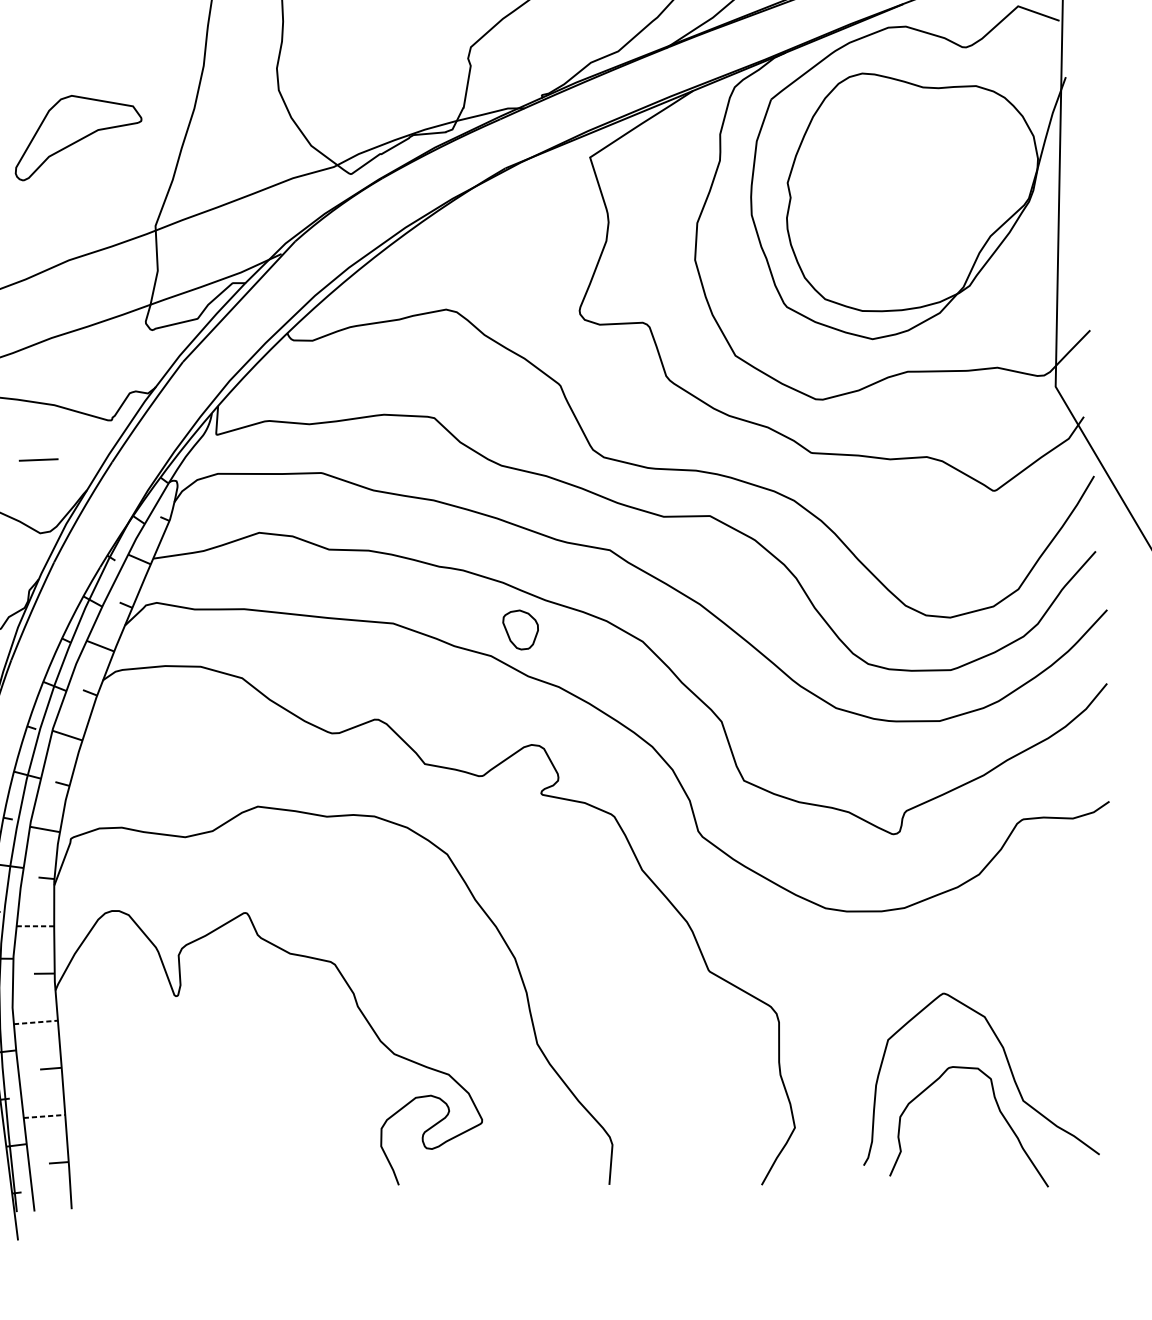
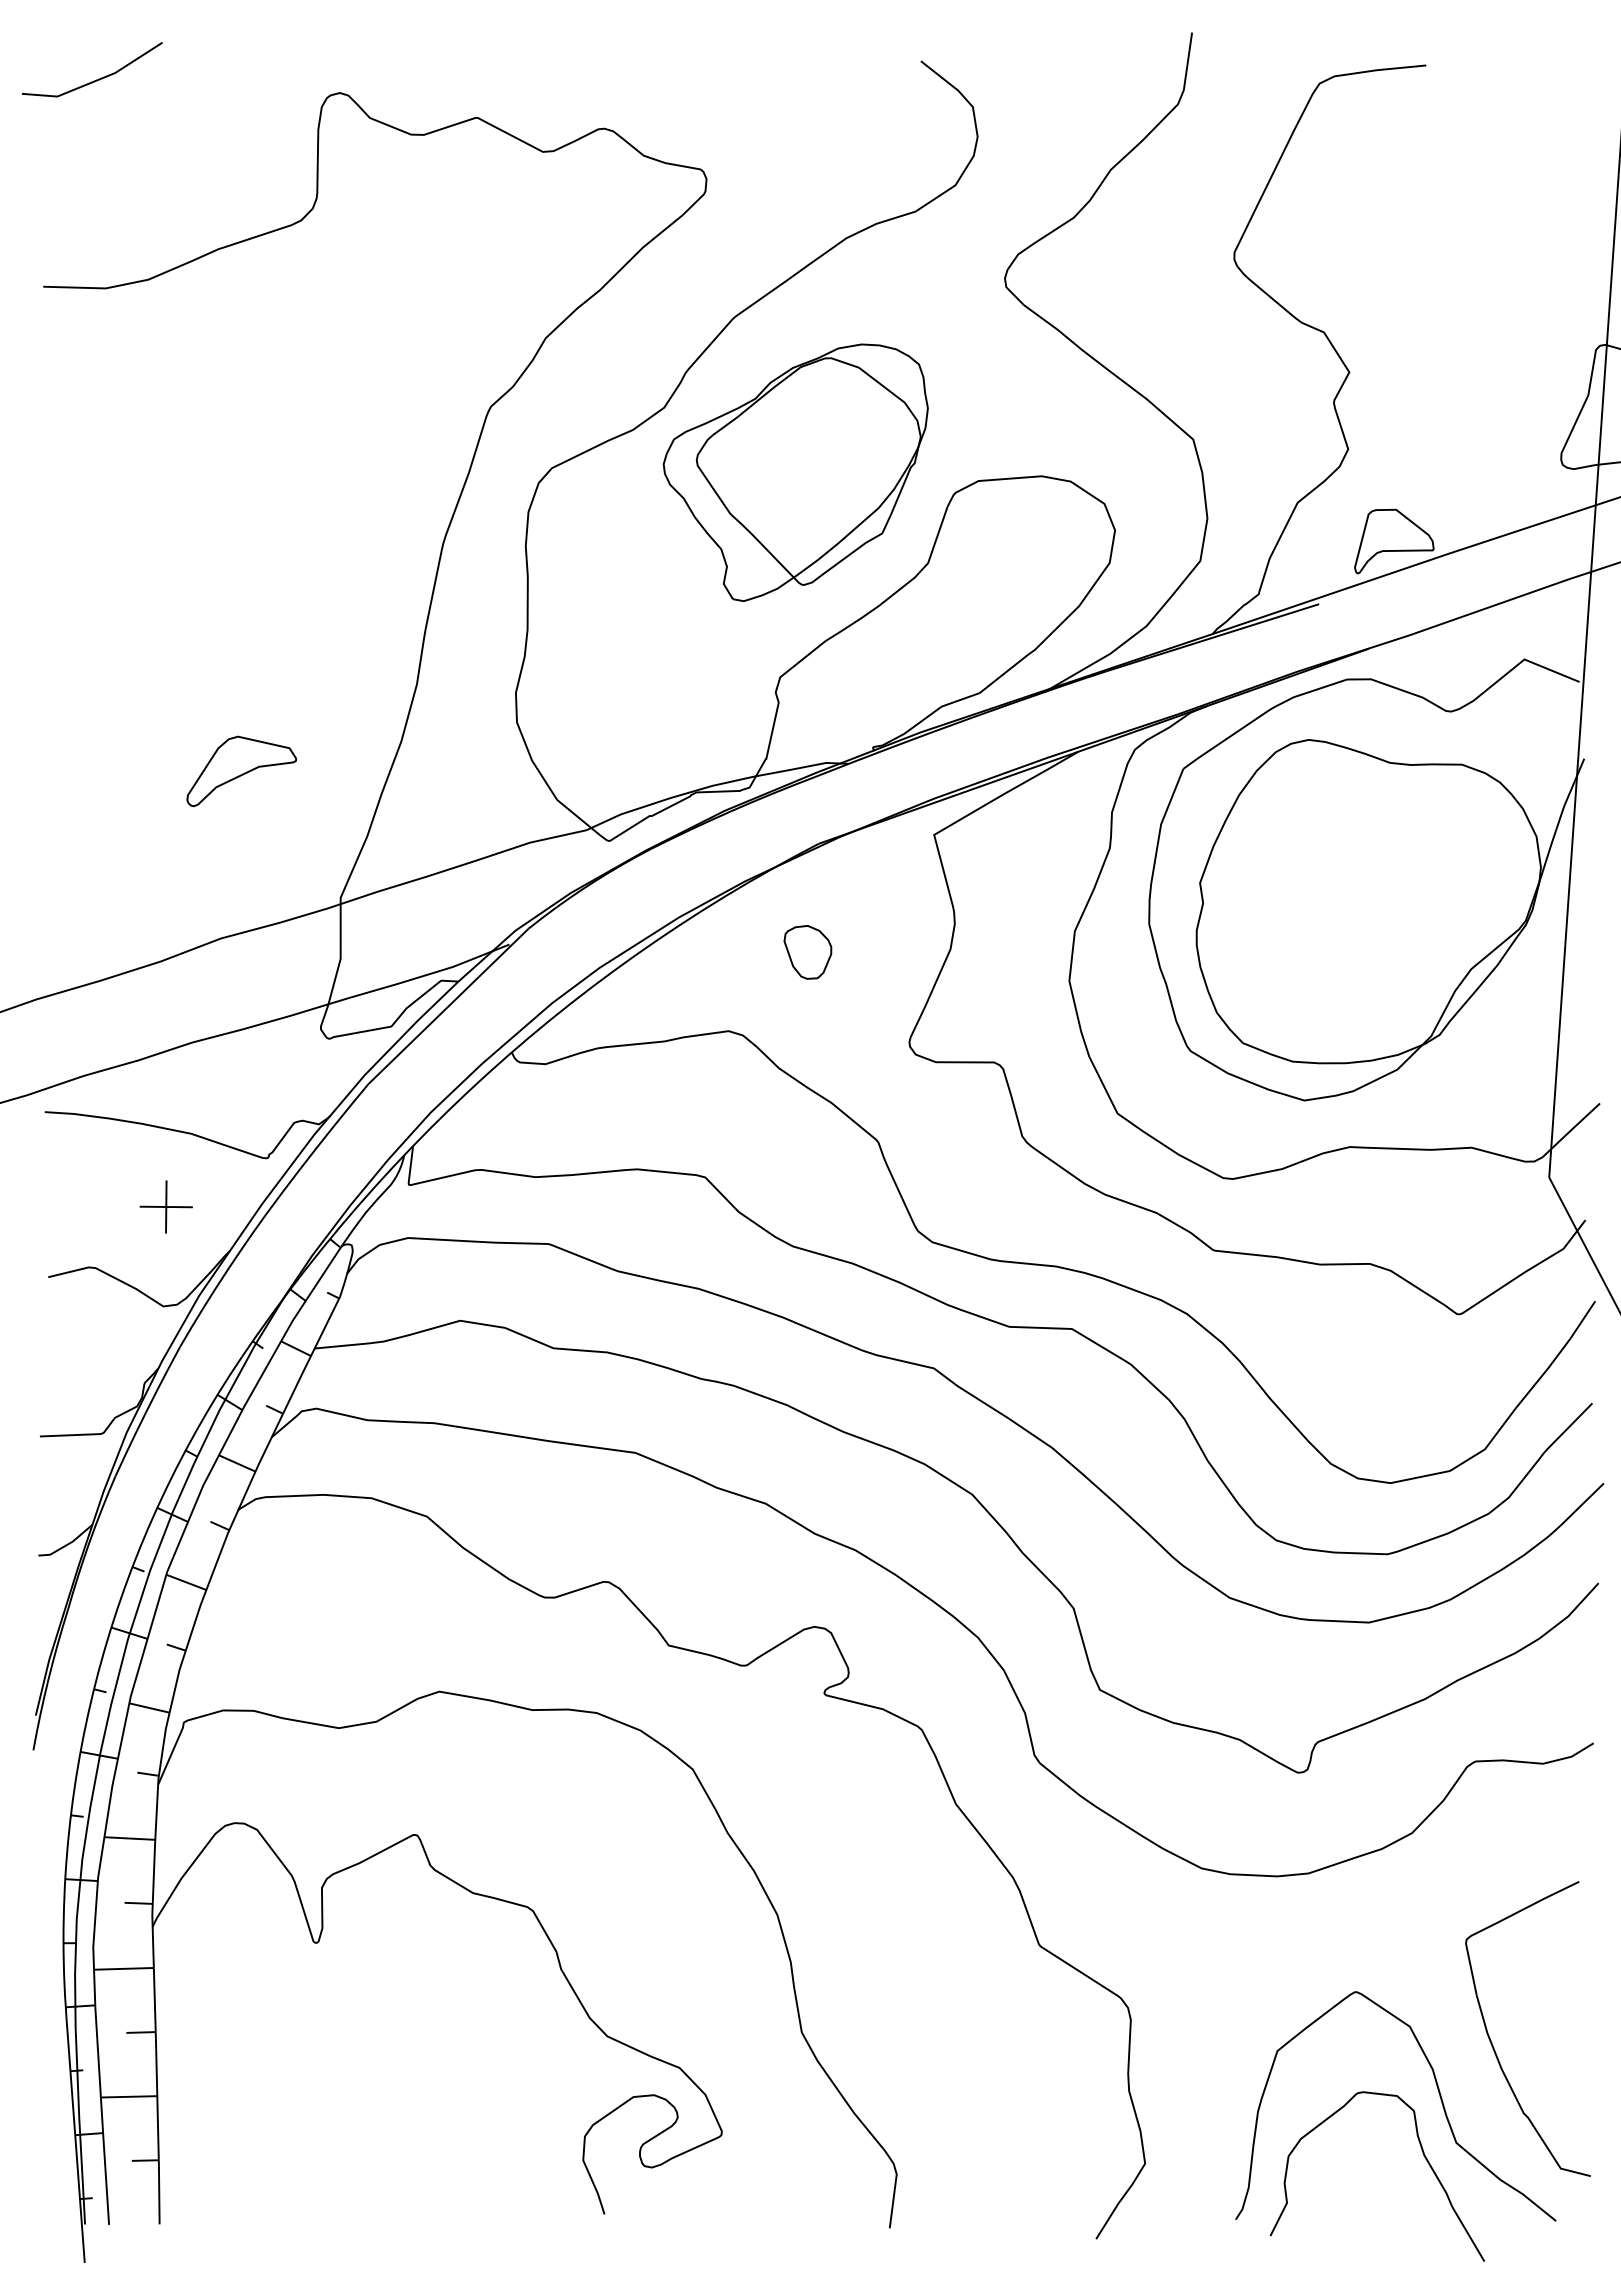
part: (77, 136) -> (241, 771), size x0.62
line: (38, 459) -> (166, 1206), added
part: (520, 630) -> (807, 952), moved
line: (35, 926) -> (130, 1838), dashed -> solid
line: (35, 1022) -> (123, 1968), dashed -> solid
part: (1046, 1025) -> (1492, 2042), added
line: (44, 1116) -> (129, 2096), dashed -> solid

